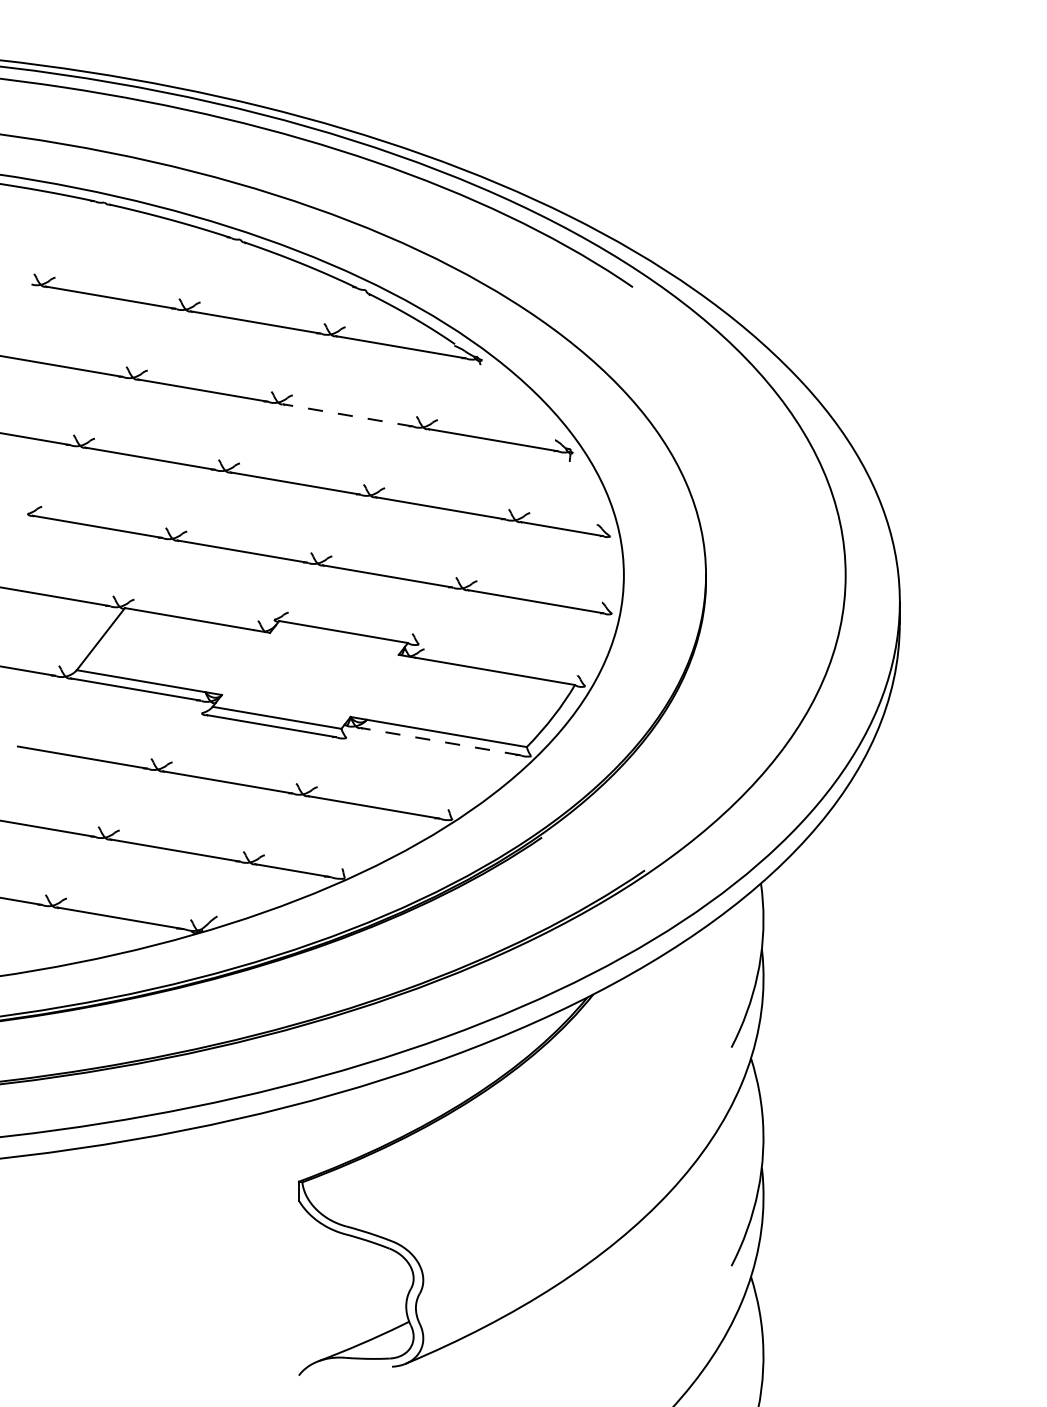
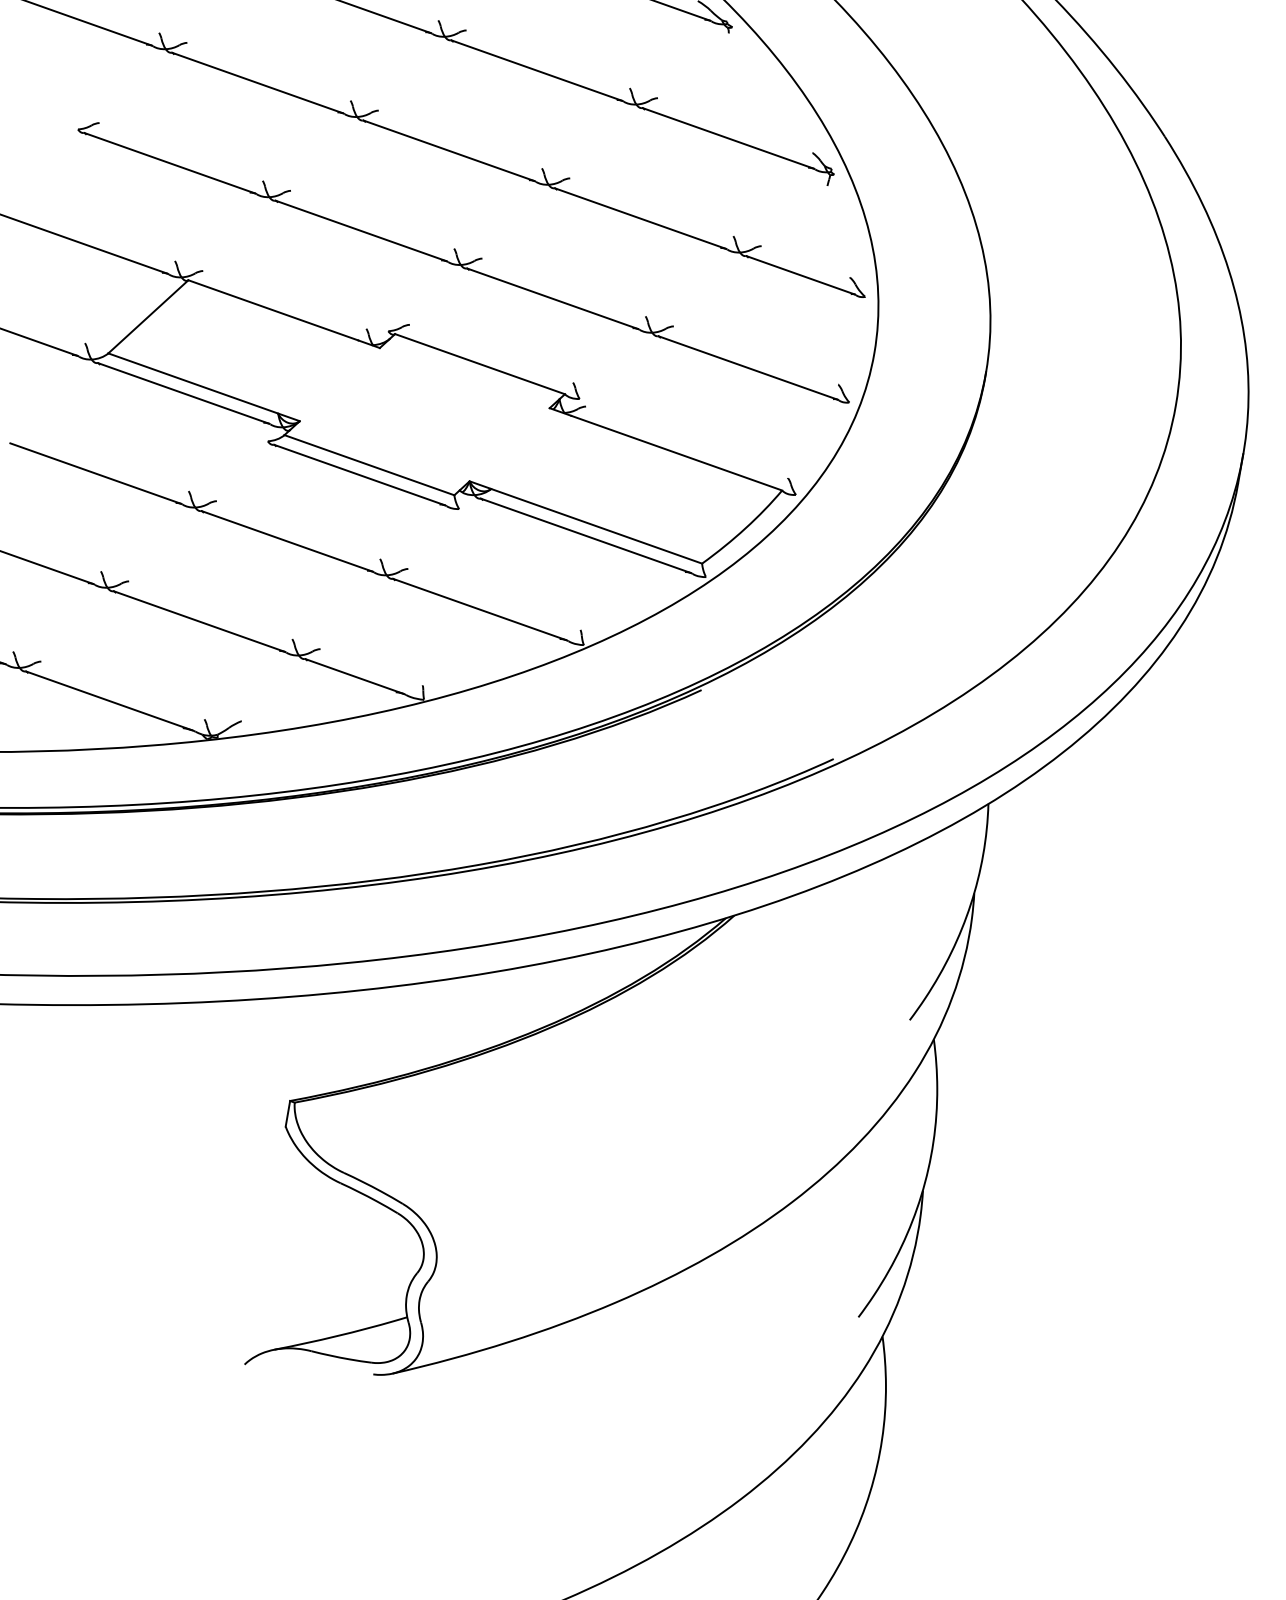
line: (347, 415) -> (536, 70), dashed -> solid
line: (440, 741) -> (586, 535), dashed -> solid

